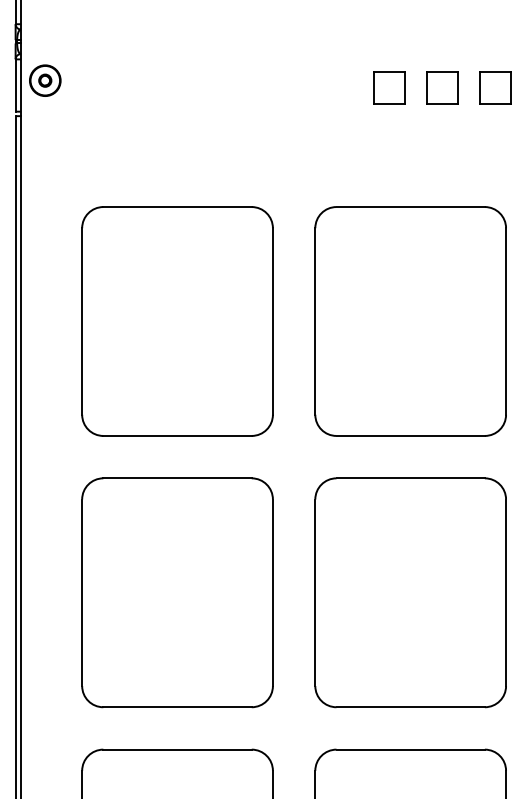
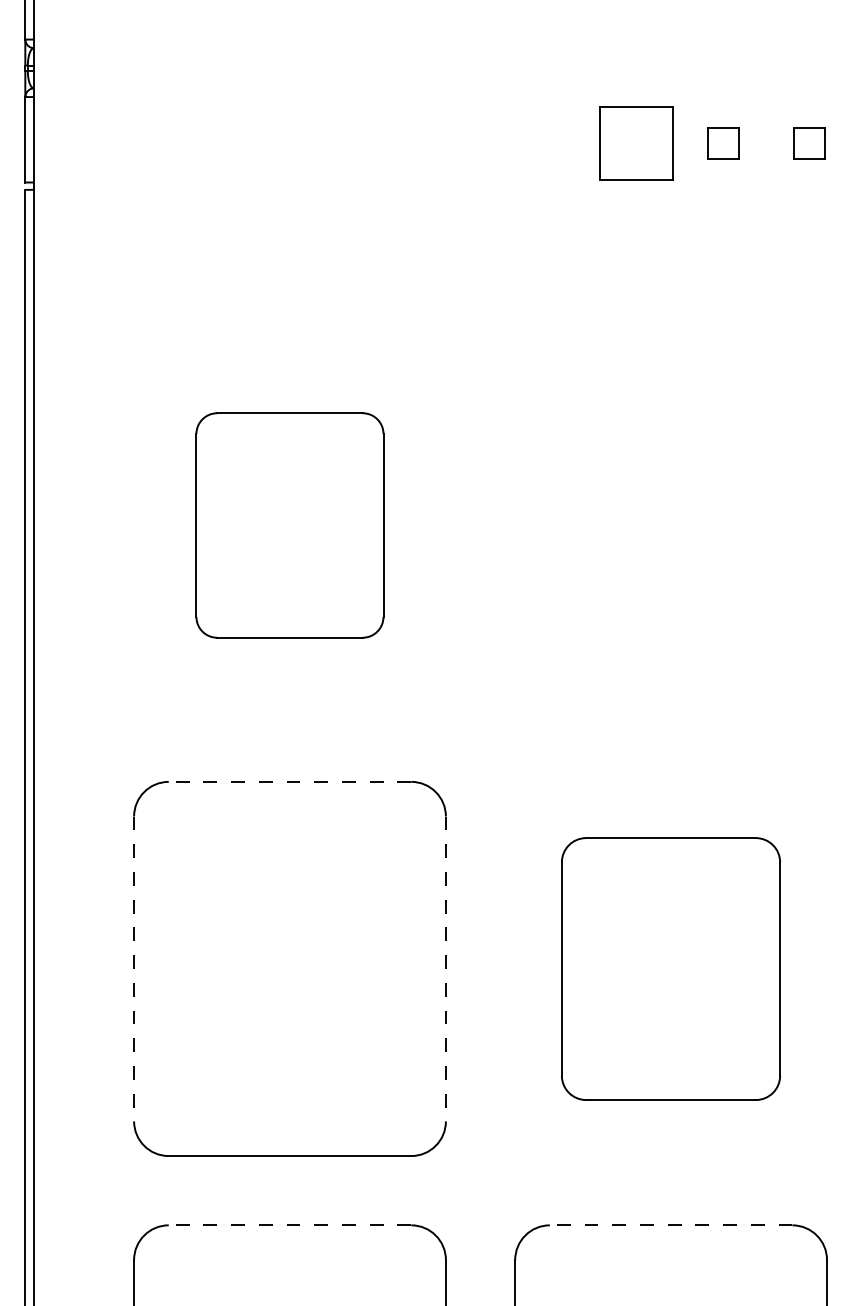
part: (45, 80) -> (74, 131), removed
part: (389, 87) -> (636, 143), size x1.4
part: (442, 87) -> (723, 143), size x0.6
part: (495, 87) -> (809, 143), size x0.6
part: (177, 321) -> (289, 525), size x0.6
part: (410, 321) -> (670, 525), removed
line: (177, 478) -> (289, 782), solid -> dashed
part: (410, 592) -> (670, 968), size x0.7
line: (82, 593) -> (134, 970), solid -> dashed
line: (272, 593) -> (445, 970), solid -> dashed
line: (177, 749) -> (289, 1225), solid -> dashed
line: (410, 749) -> (670, 1225), solid -> dashed

